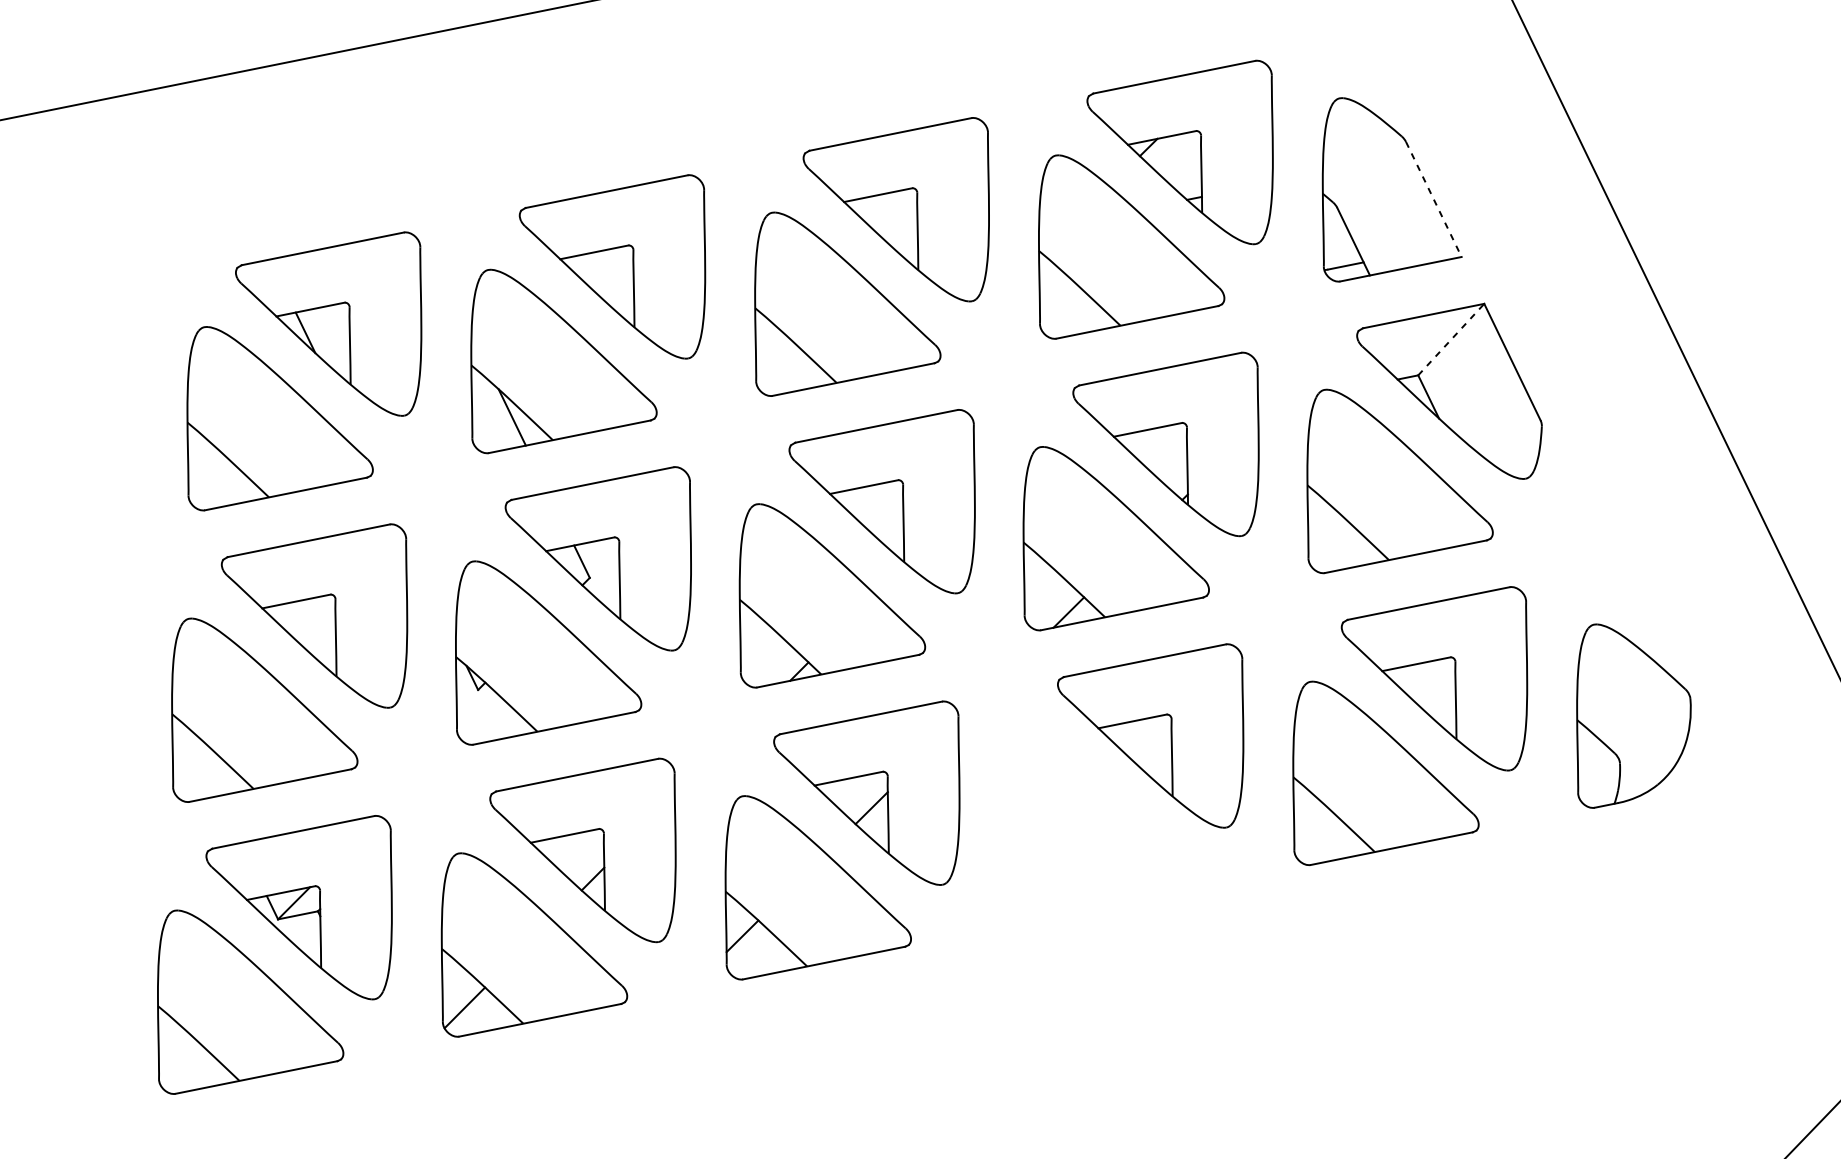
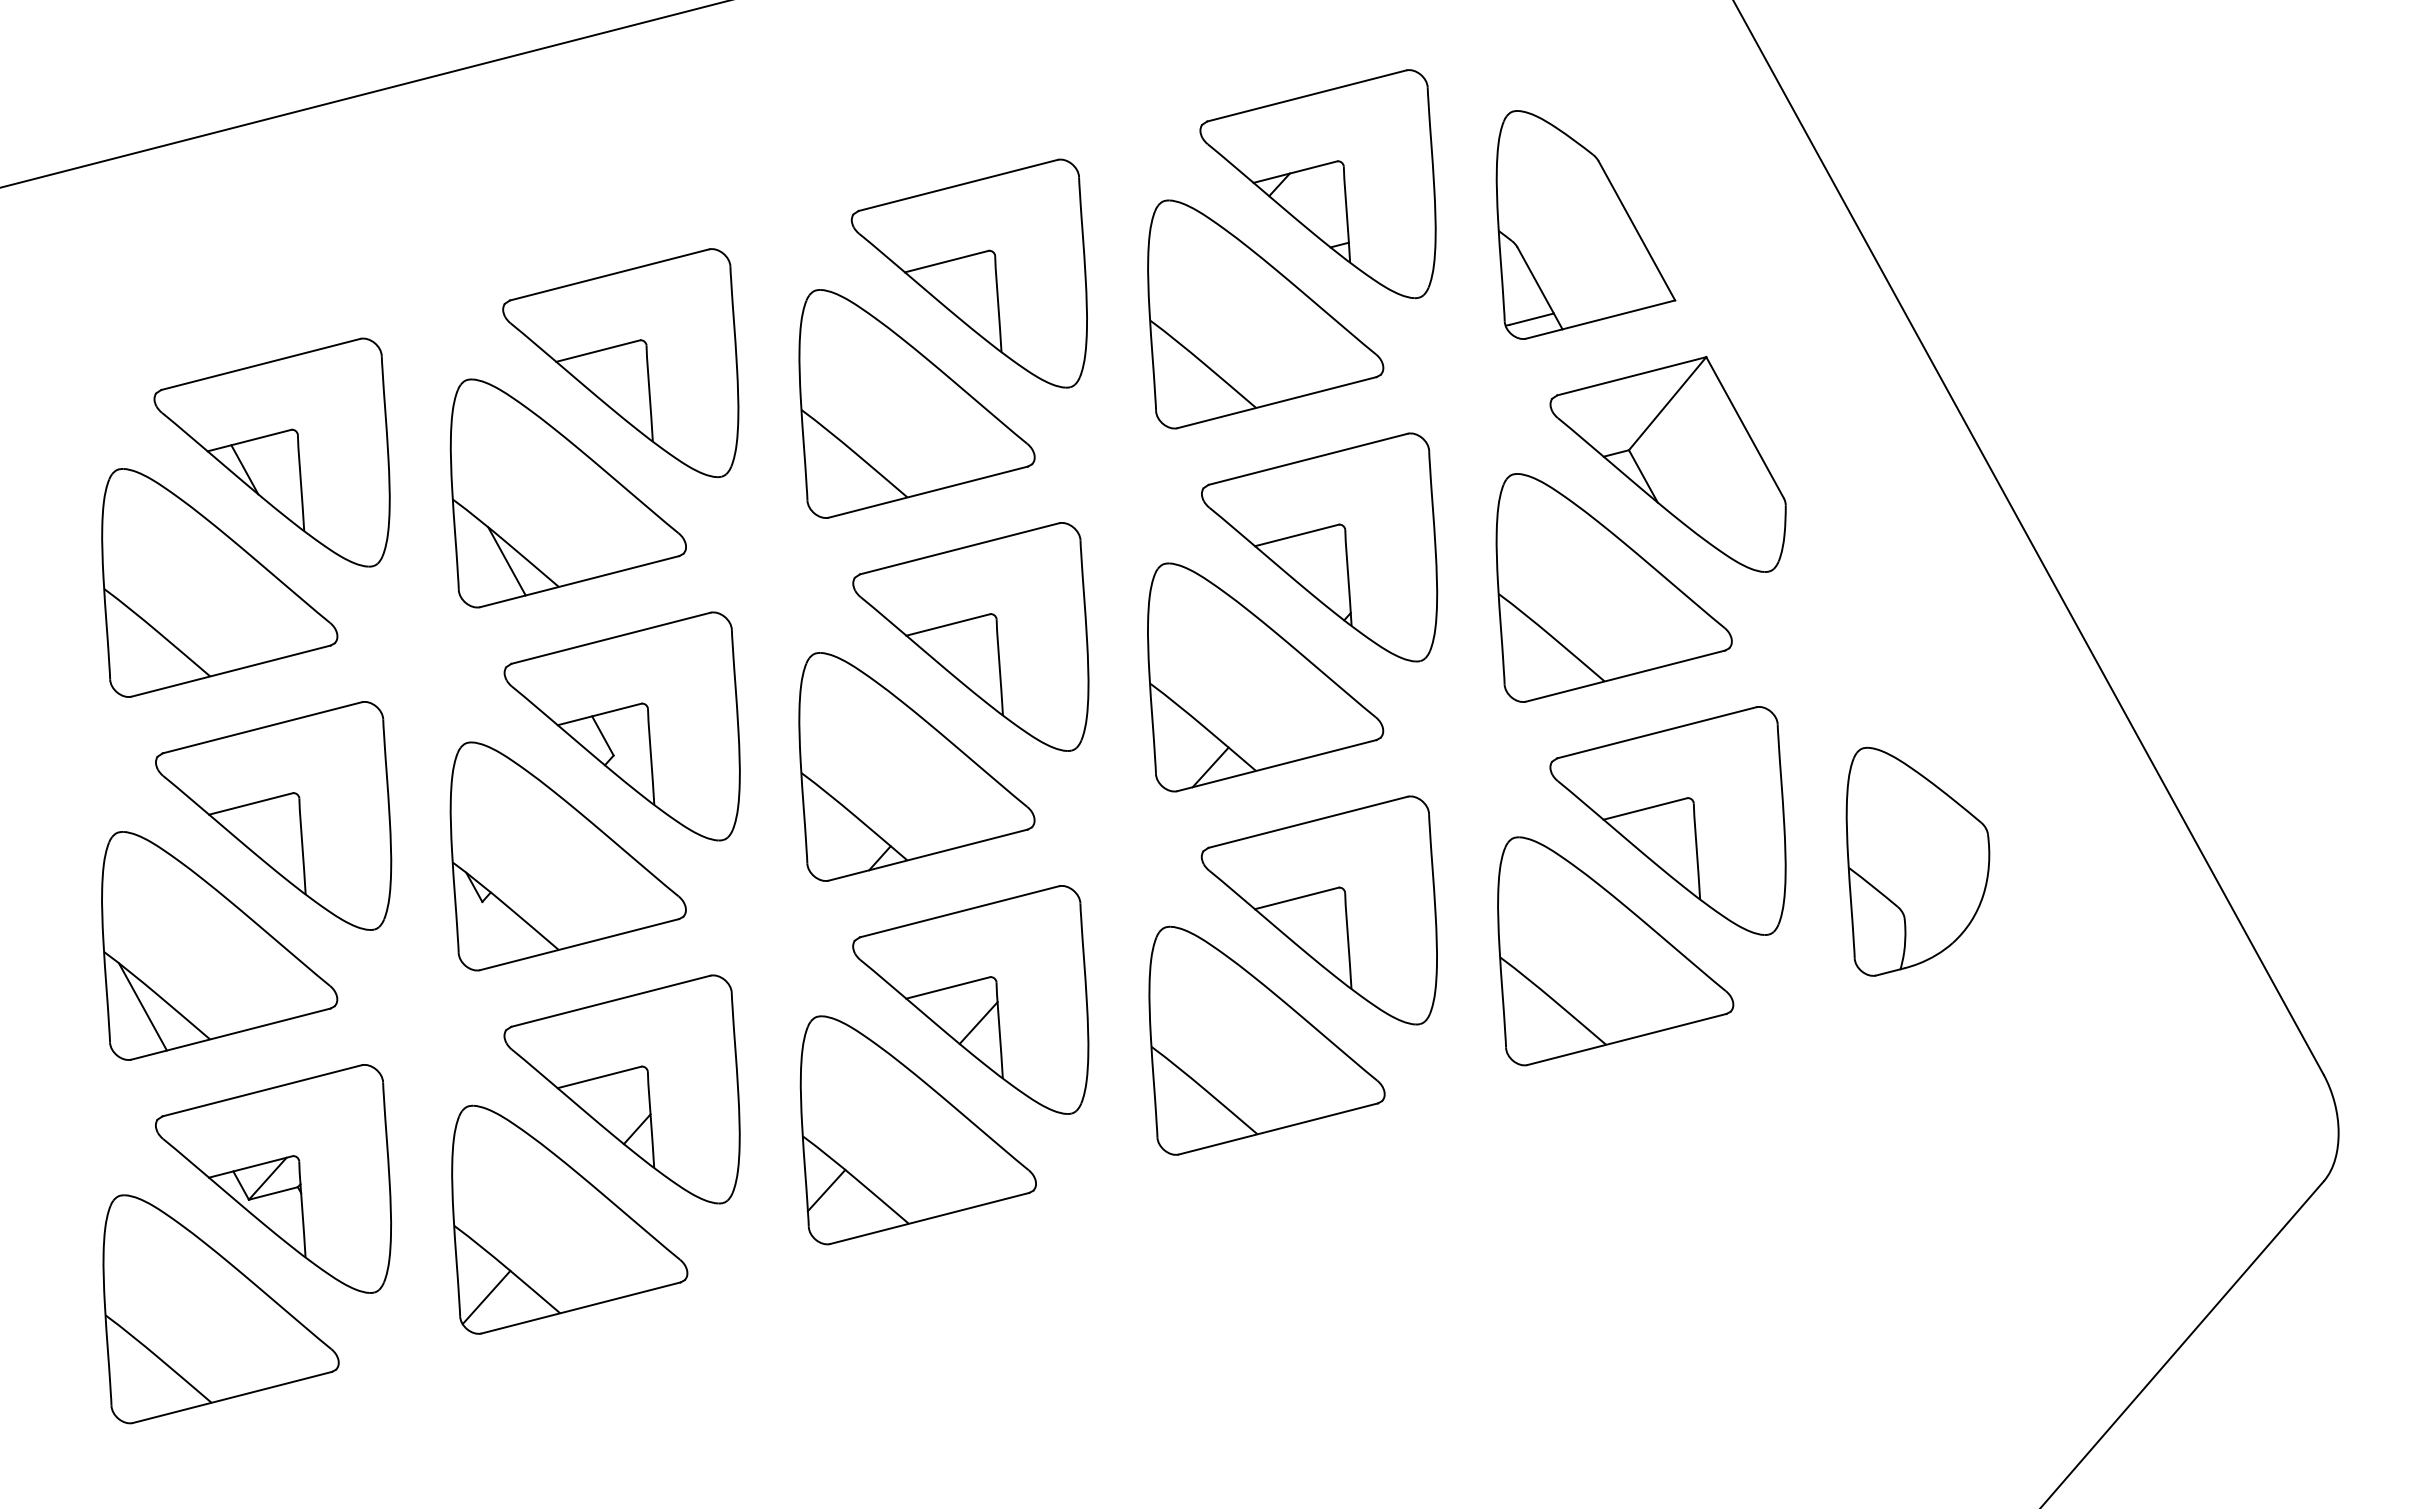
line: (1434, 200) -> (1637, 231), dashed -> solid
line: (1451, 339) -> (1667, 403), dashed -> solid
line: (200, 759) -> (142, 1006), added
part: (1102, 834) -> (1266, 1040), added

